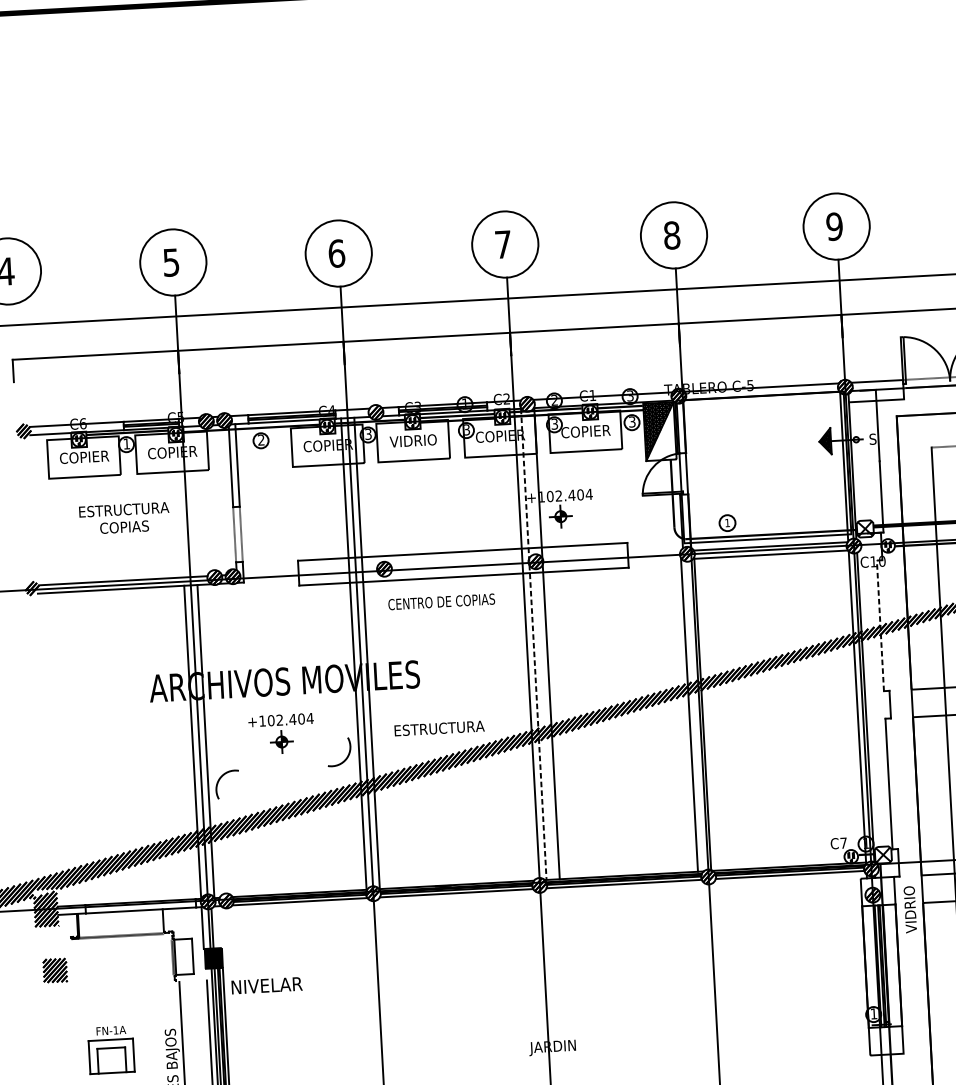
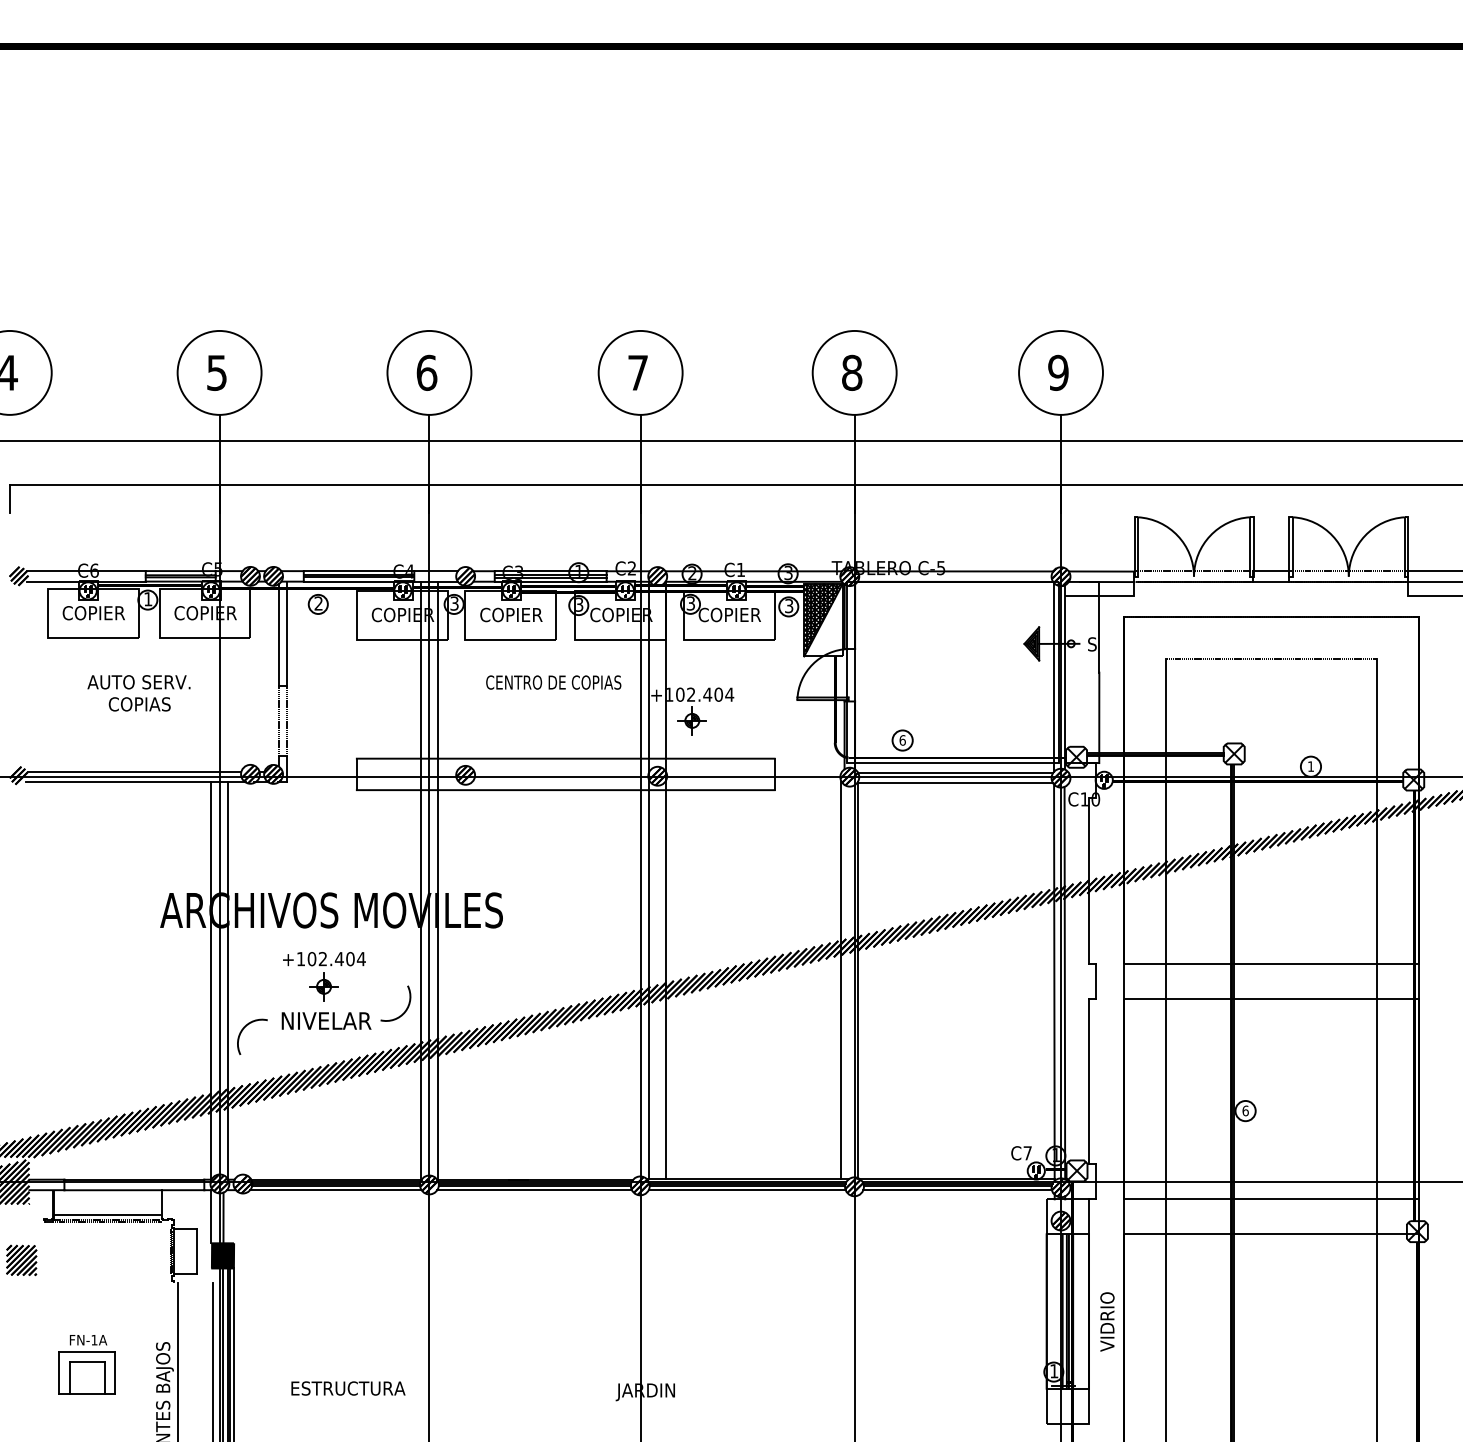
text: (413, 440) -> (511, 614), VIDRIO -> COPIER
text: (124, 509) -> (140, 682), ESTRUCTURA -> AUTO SERV.
text: (727, 523) -> (902, 740), 1 -> 6
text: (441, 601) -> (553, 682), moved
line: (880, 625) -> (1089, 880), dashed -> solid
line: (533, 644) -> (649, 880), dashed -> solid
text: (439, 728) -> (348, 1388), moved
text: (910, 909) -> (1107, 1321), moved
line: (120, 930) -> (107, 1214), added
text: (266, 985) -> (326, 1020), moved

